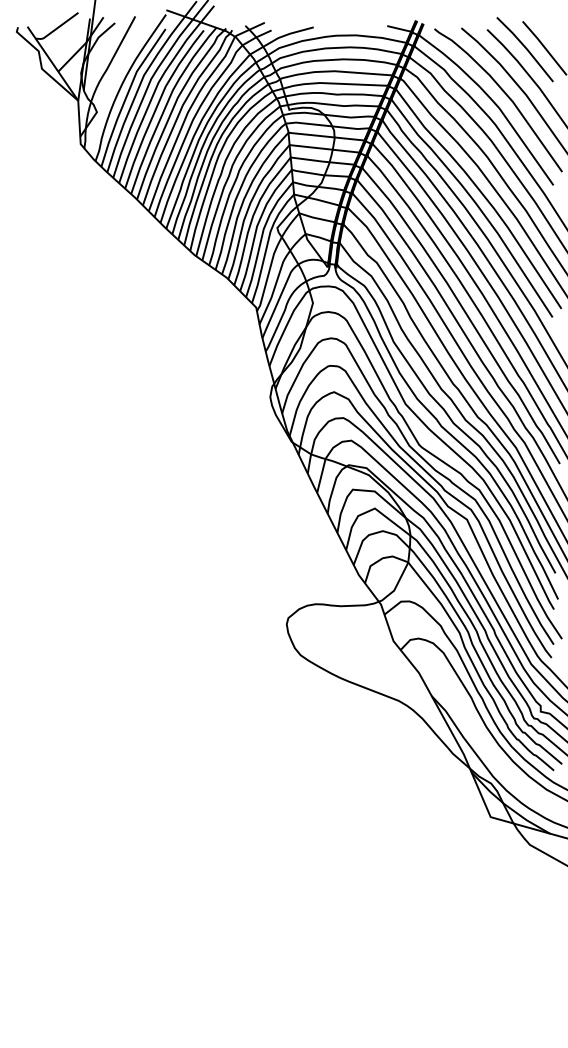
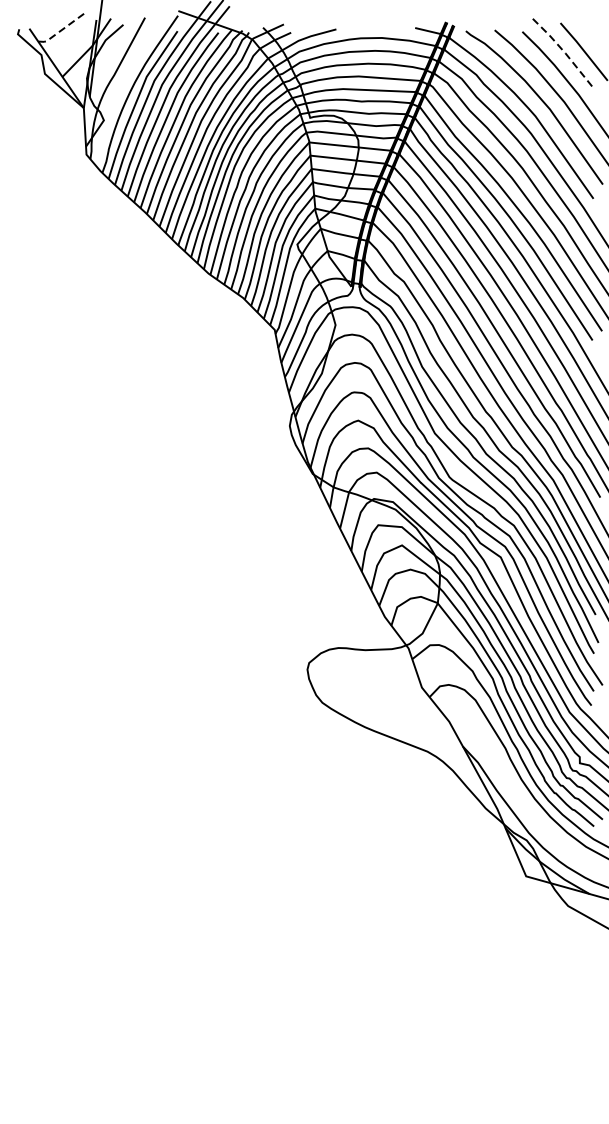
line: (56, 29) -> (60, 31), solid -> dashed
line: (526, 48) -> (564, 52), solid -> dashed

